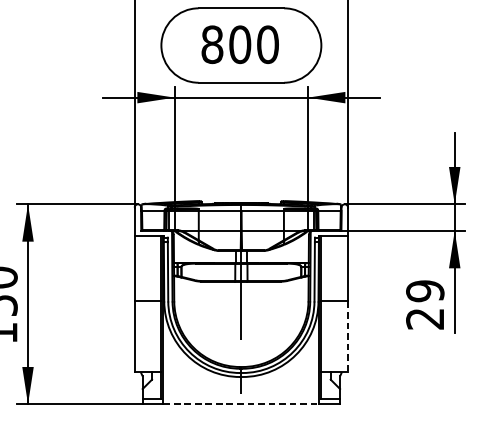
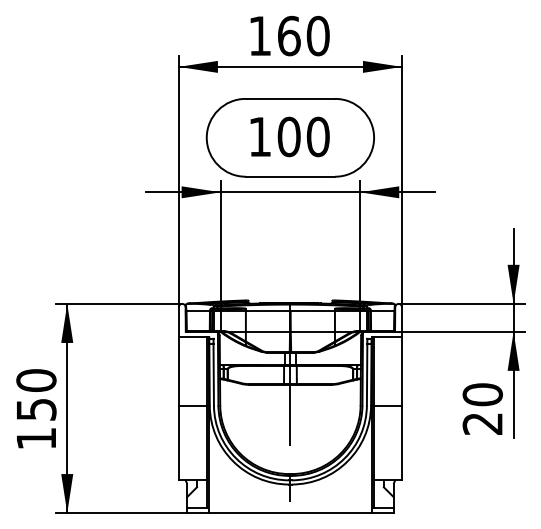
text: (211, 44) -> (259, 136), 800 -> 100
text: (424, 290) -> (482, 394), 29 -> 20
line: (348, 337) -> (402, 443), dashed -> solid
line: (241, 404) -> (290, 513), dashed -> solid

